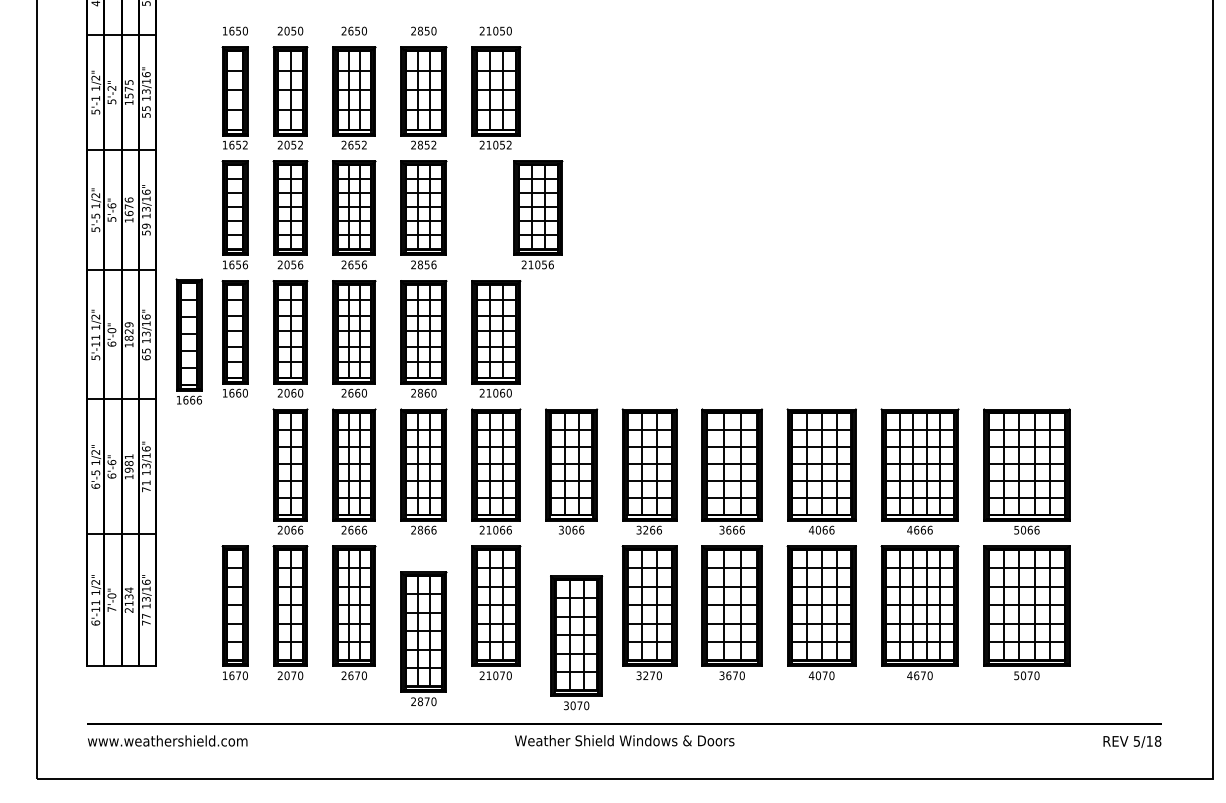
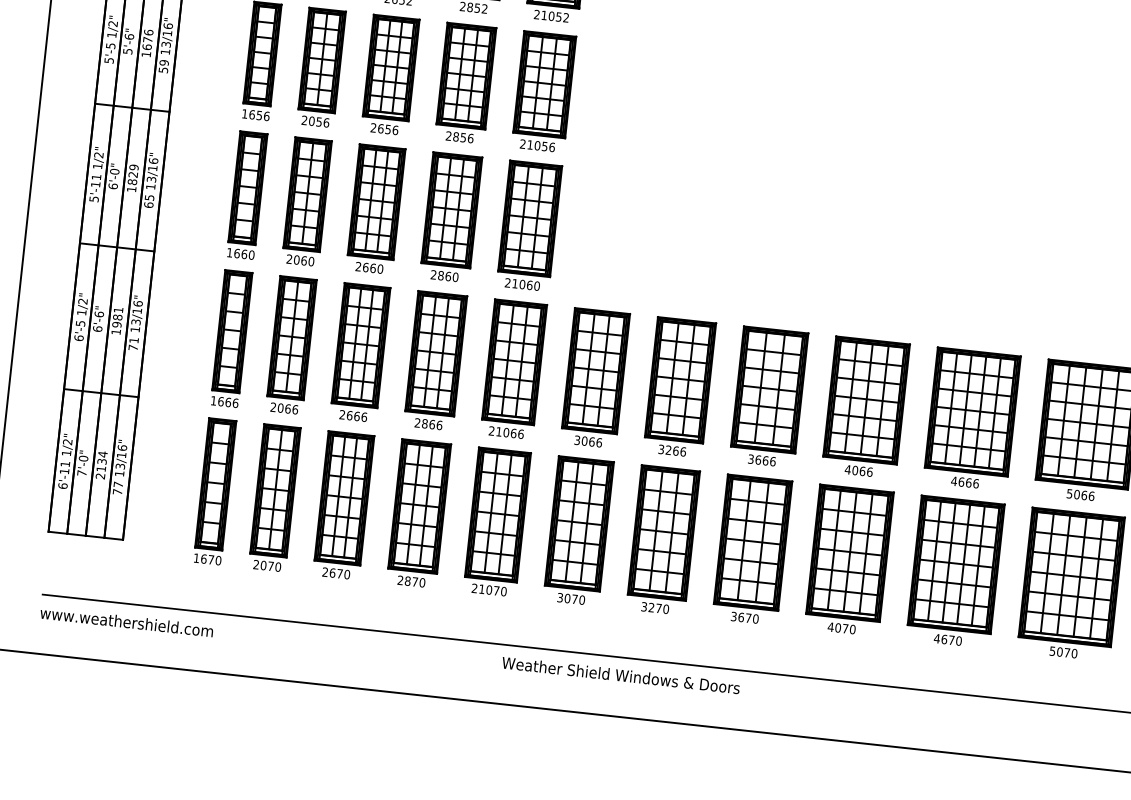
part: (538, 214) -> (544, 91), moved
part: (188, 341) -> (230, 338), moved
part: (423, 638) -> (418, 513), moved
part: (576, 642) -> (578, 530), moved

